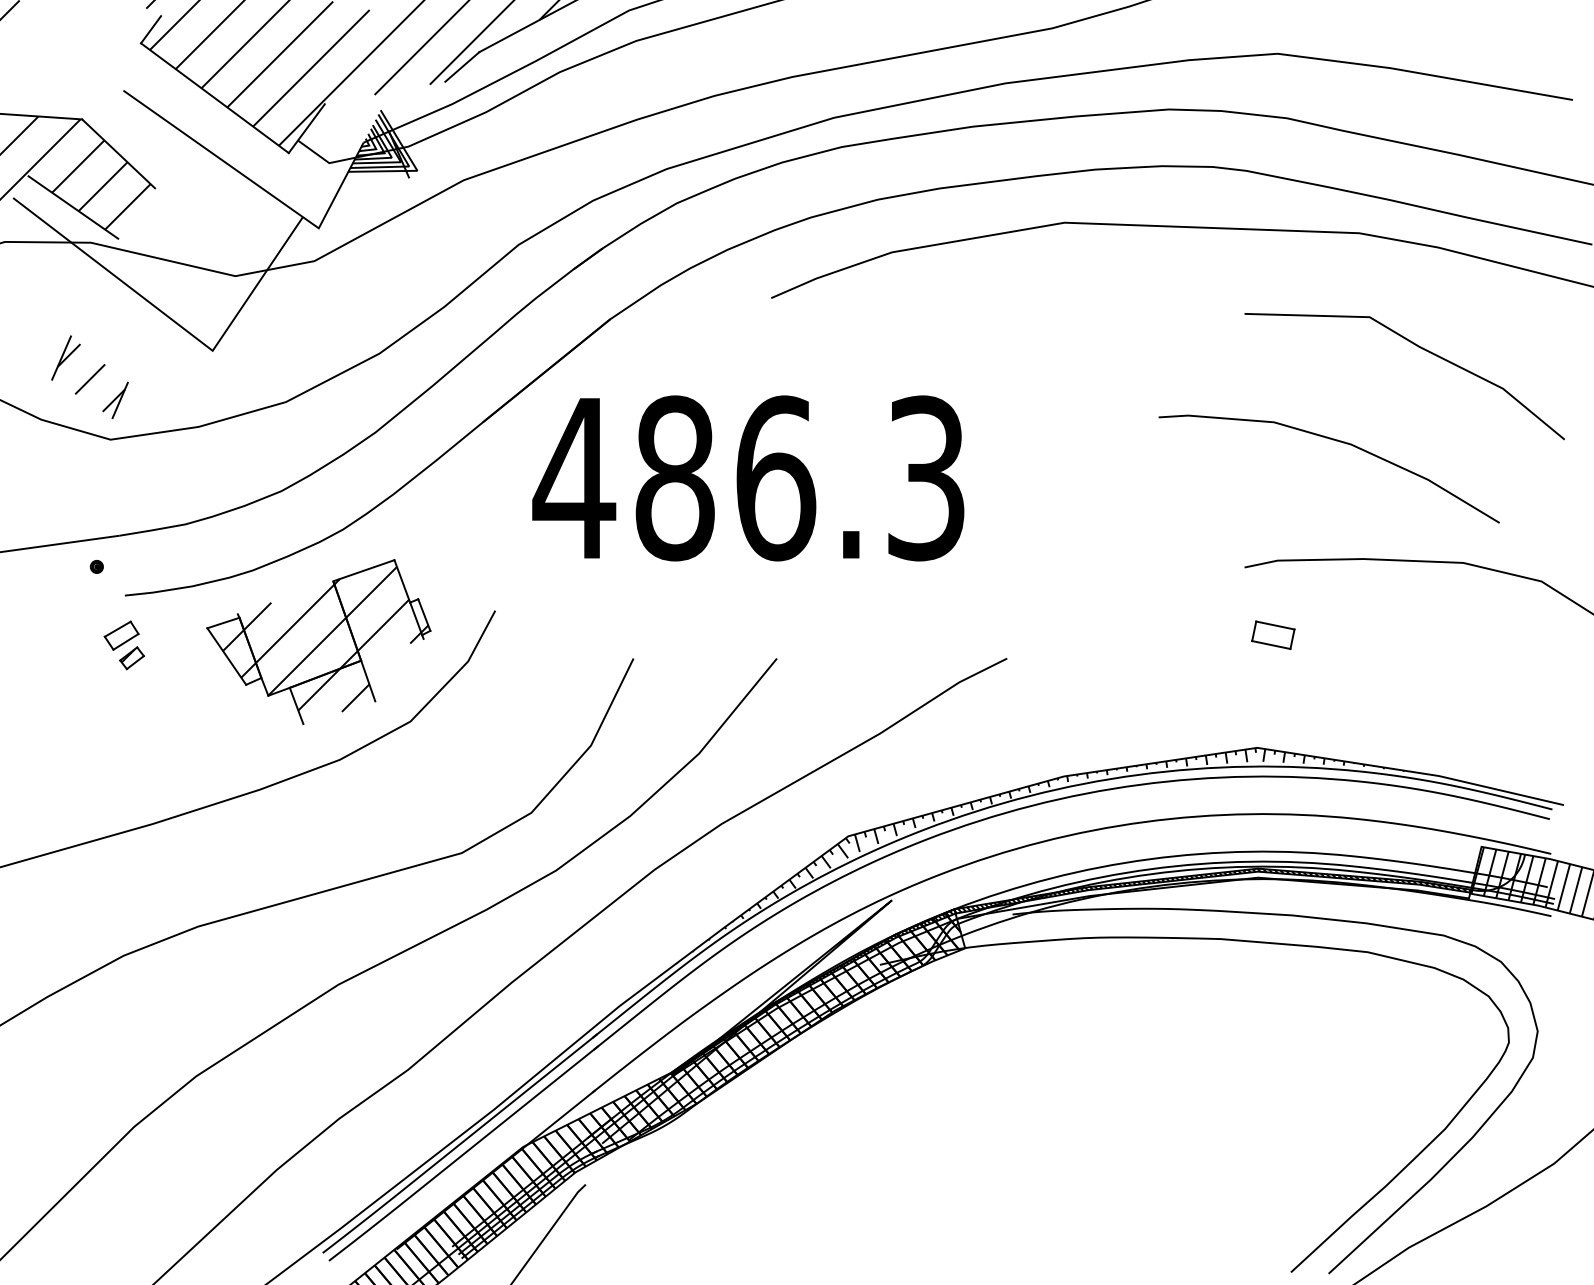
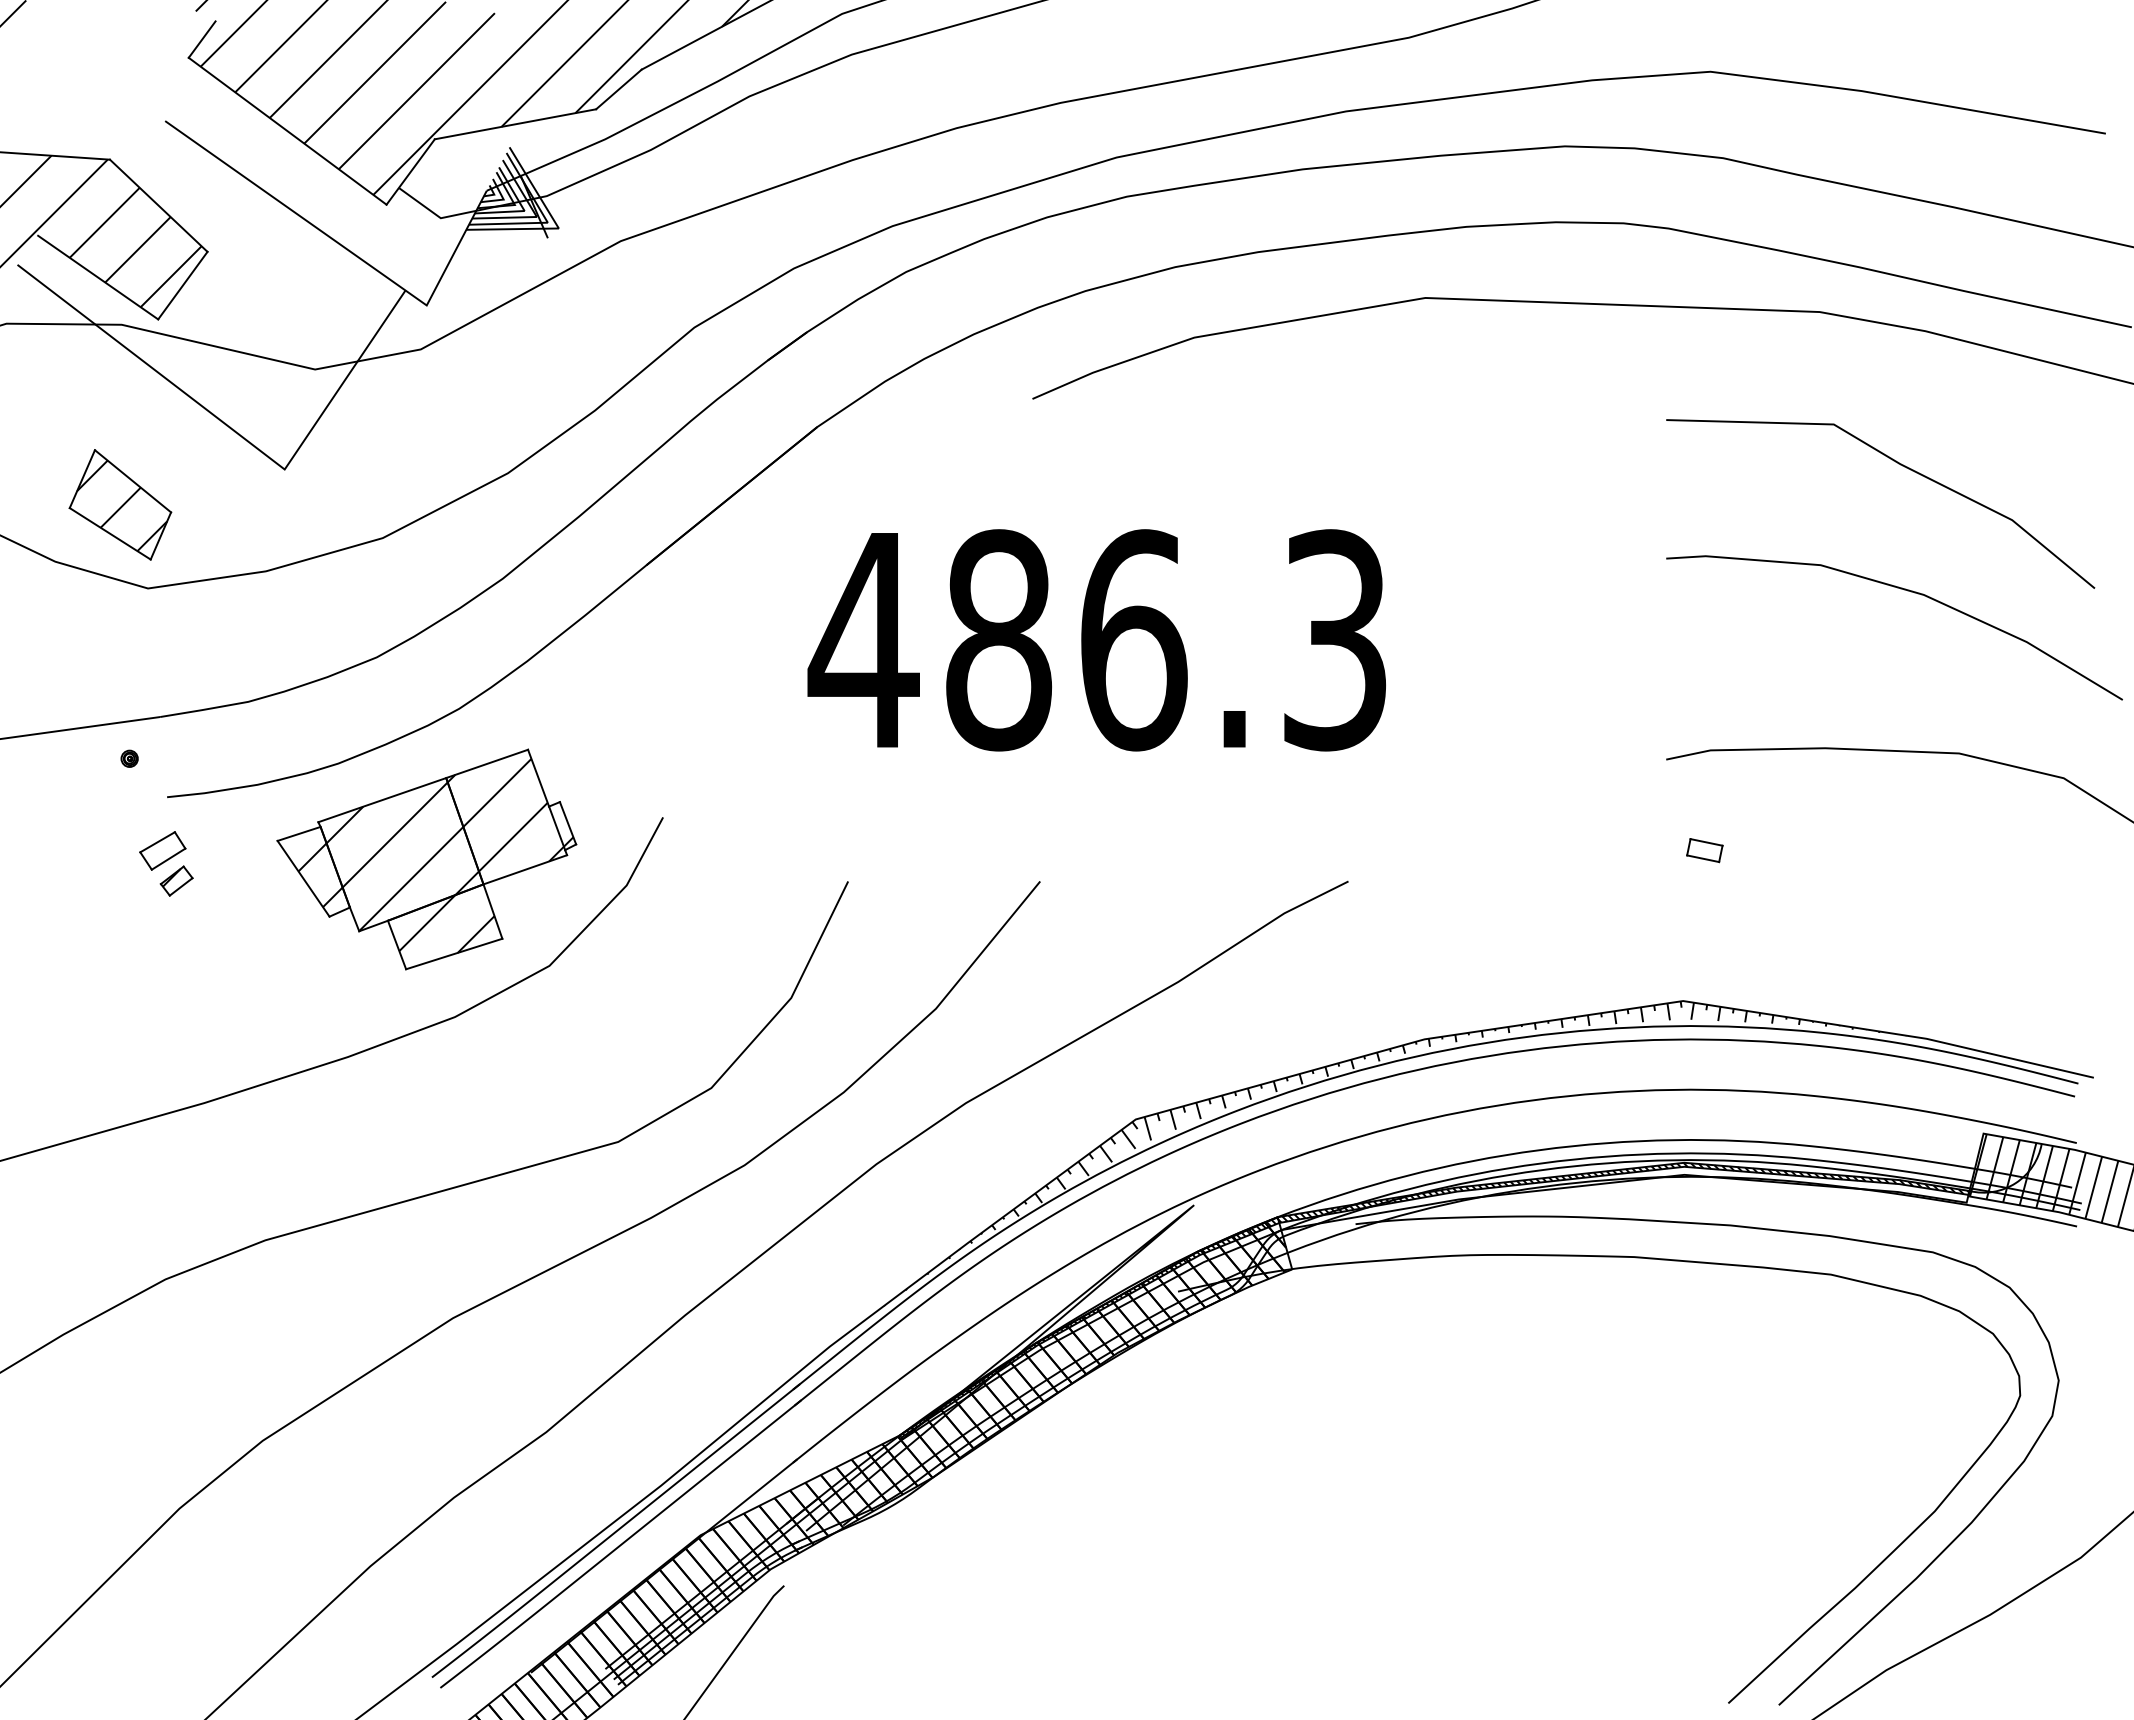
line: (385, 93) -> (515, 124), added
line: (136, 213) -> (182, 285), added
line: (99, 359) -> (132, 481), added
line: (81, 398) -> (109, 533), added
curve: (1338, 441) -> (1907, 591), moved
text: (748, 478) -> (1096, 640), moved
line: (285, 598) -> (382, 800), added
part: (1273, 635) -> (1704, 850), size x0.62
line: (392, 649) -> (525, 869), added
line: (339, 712) -> (454, 953), added

